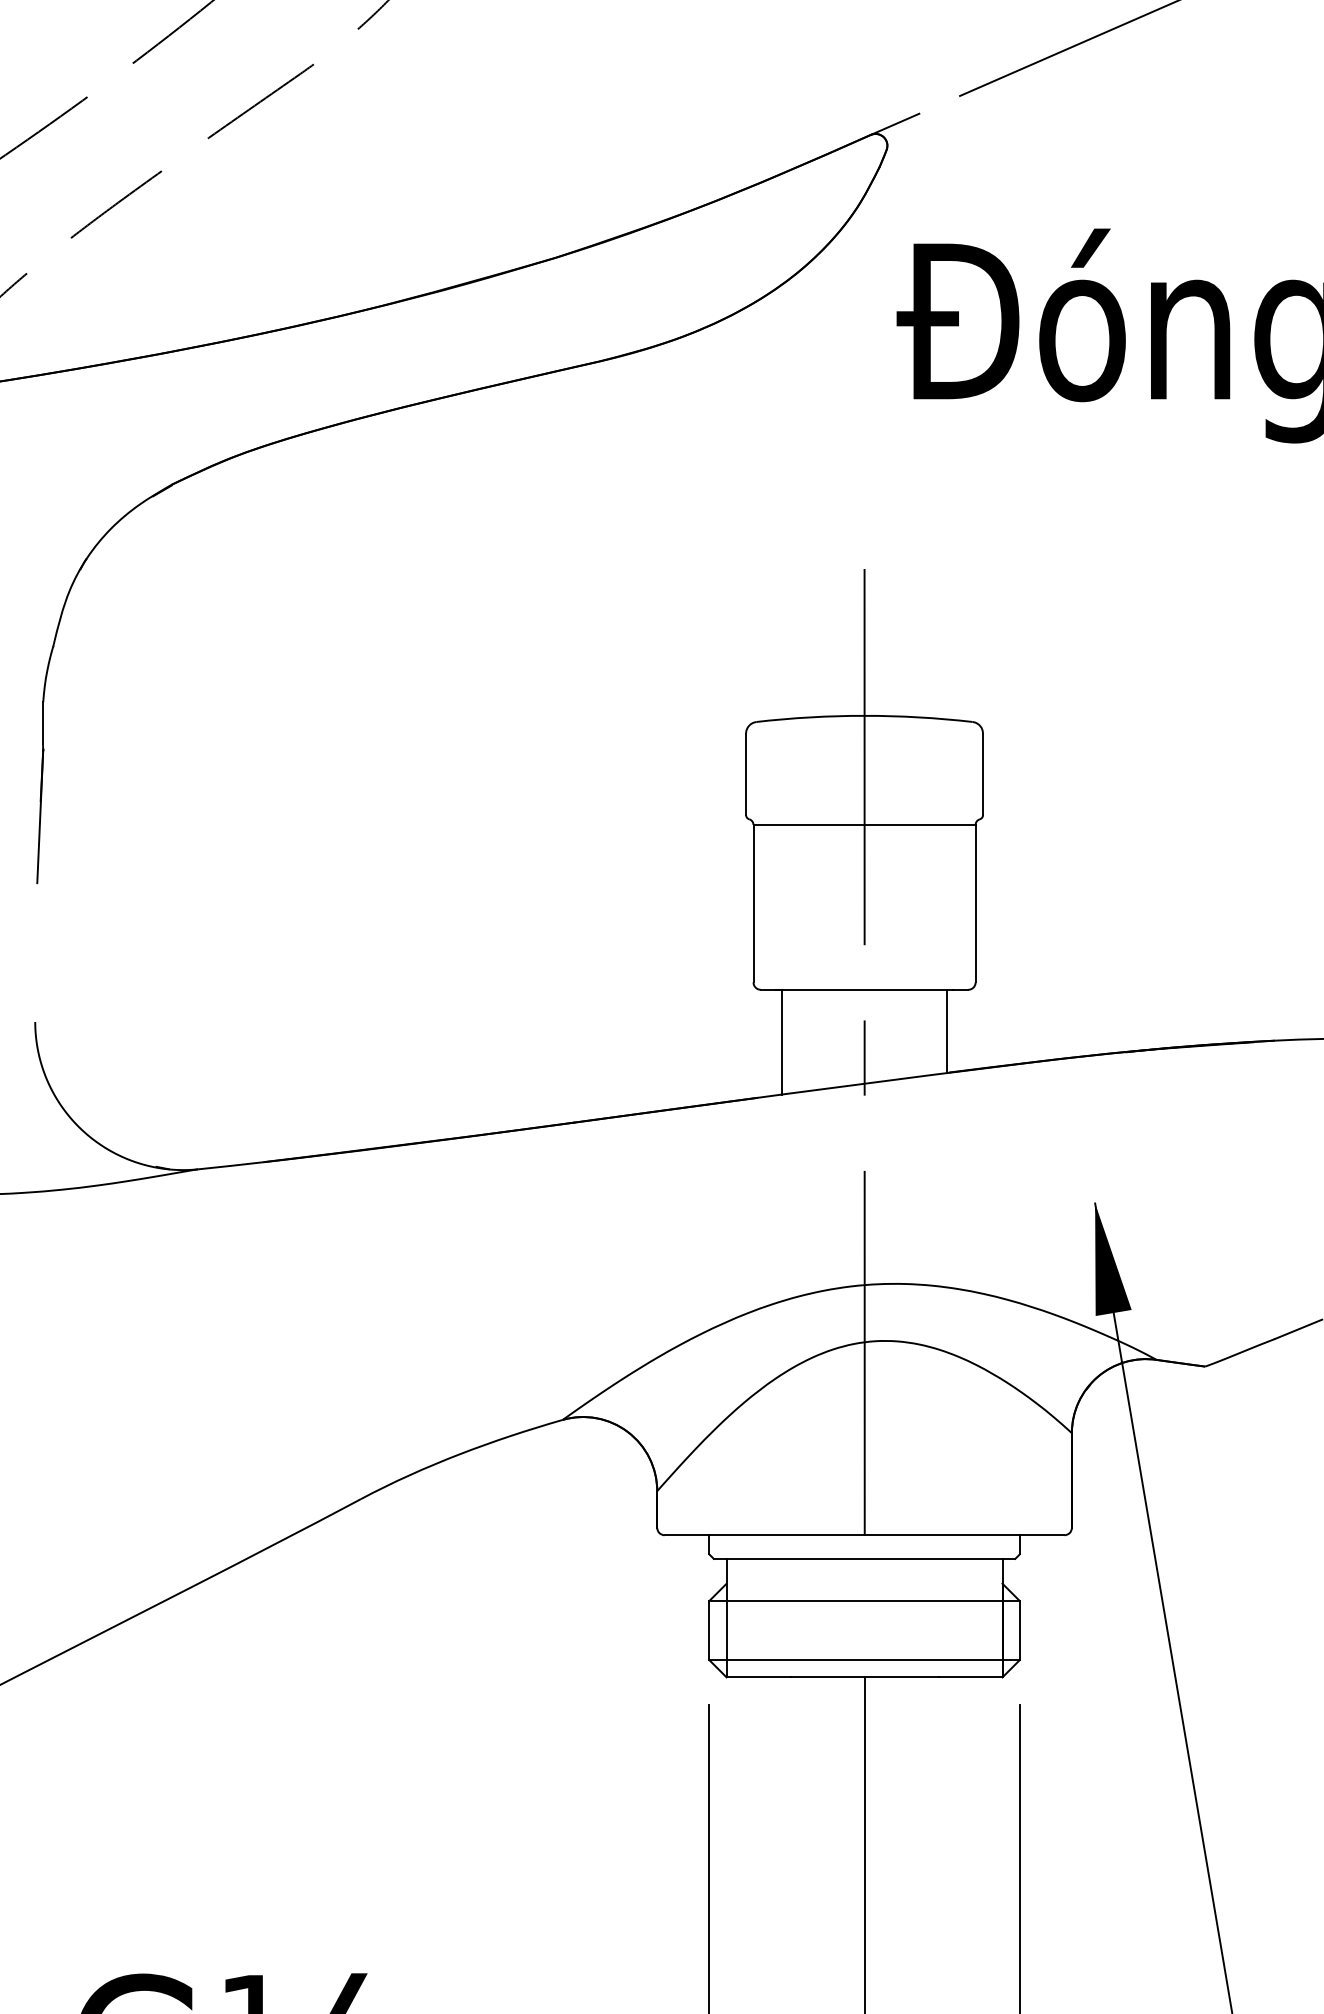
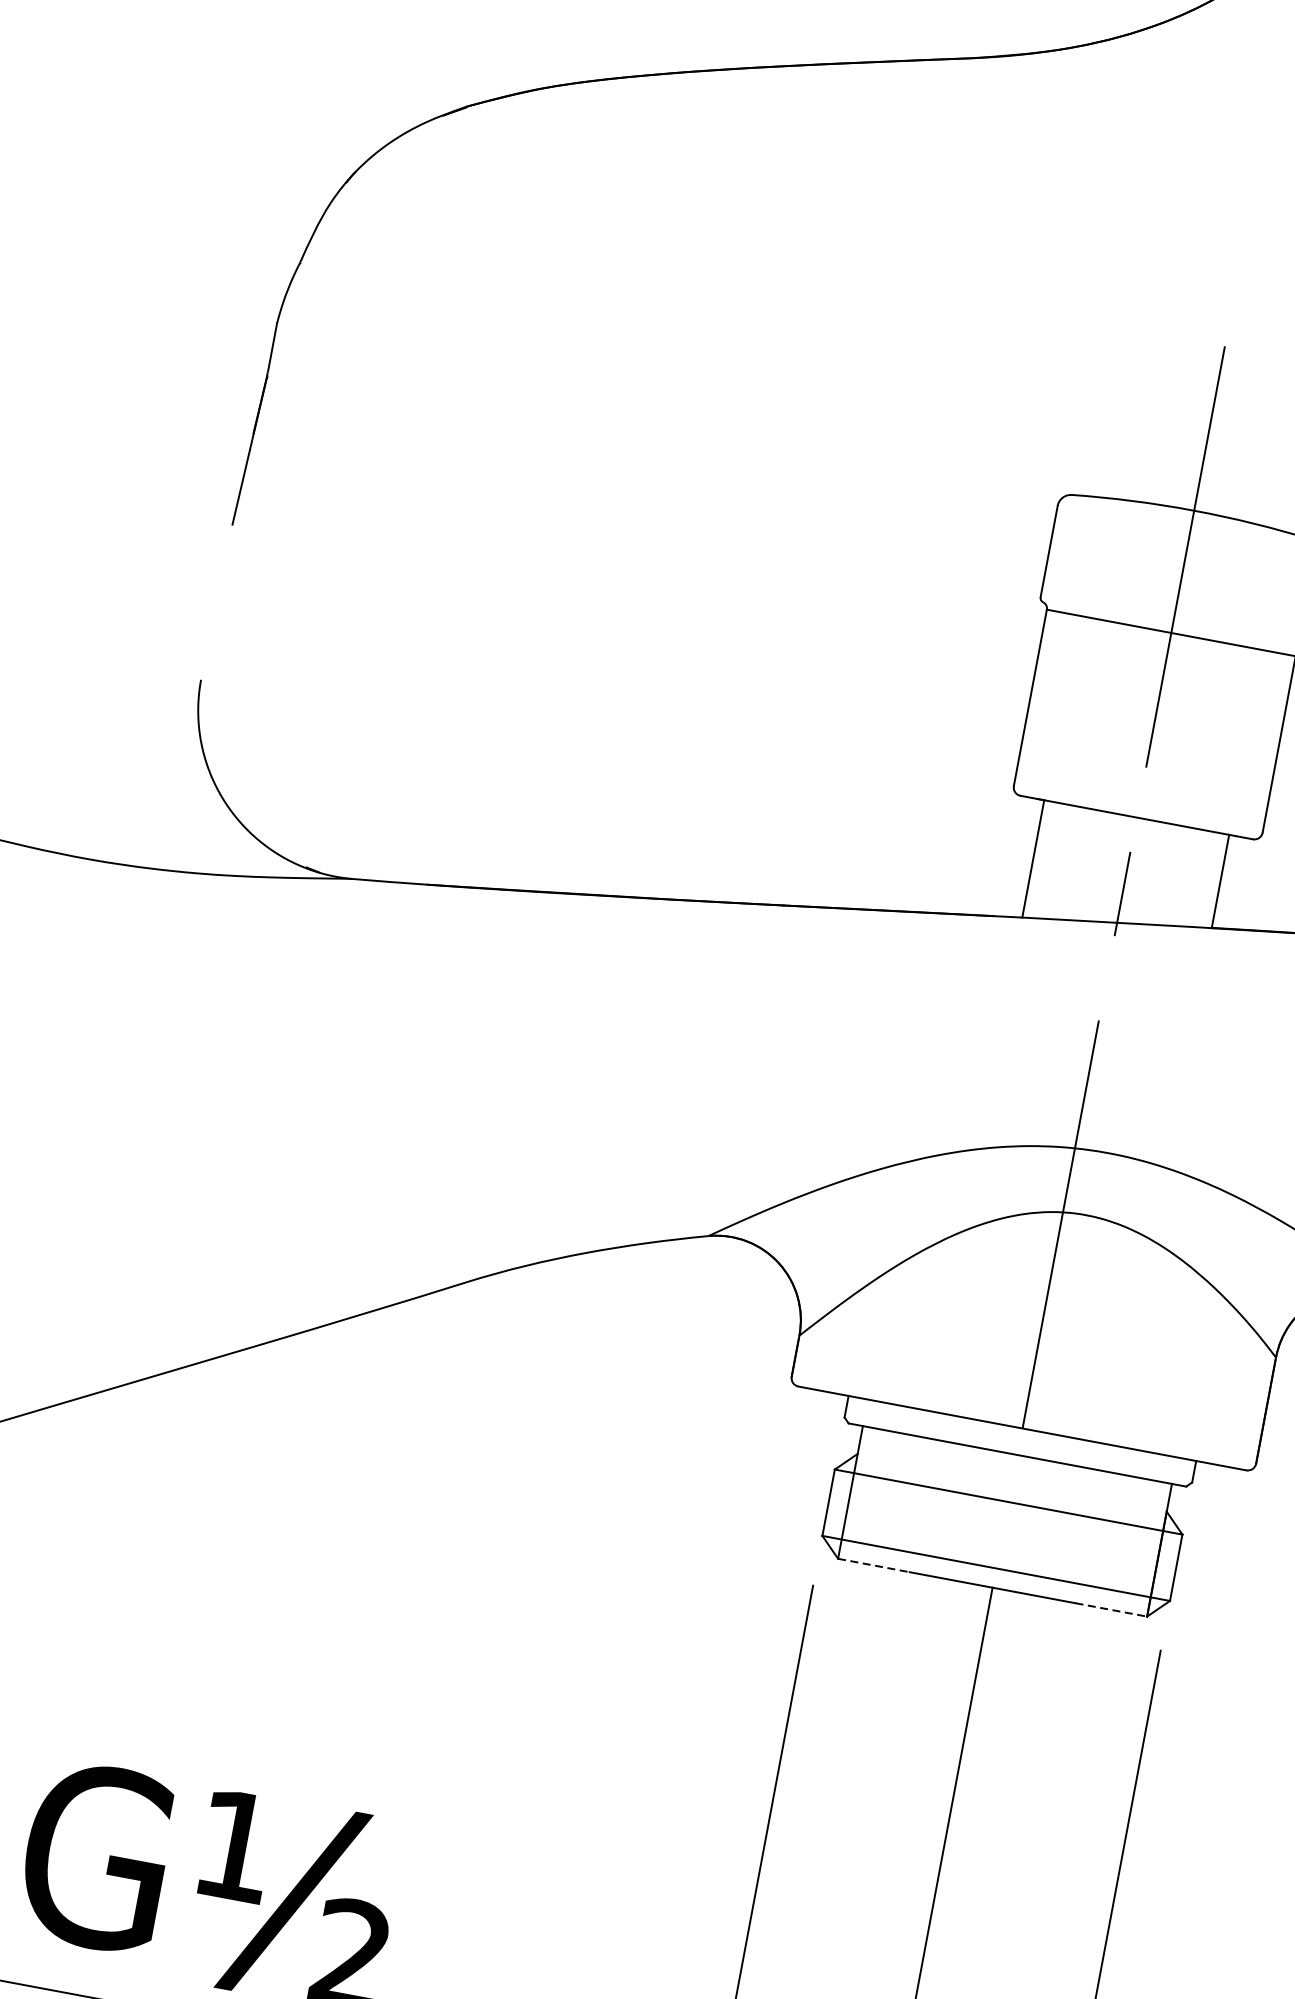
line: (758, 1677) -> (873, 1565), solid -> dashed
line: (970, 1677) -> (1111, 1610), solid -> dashed

